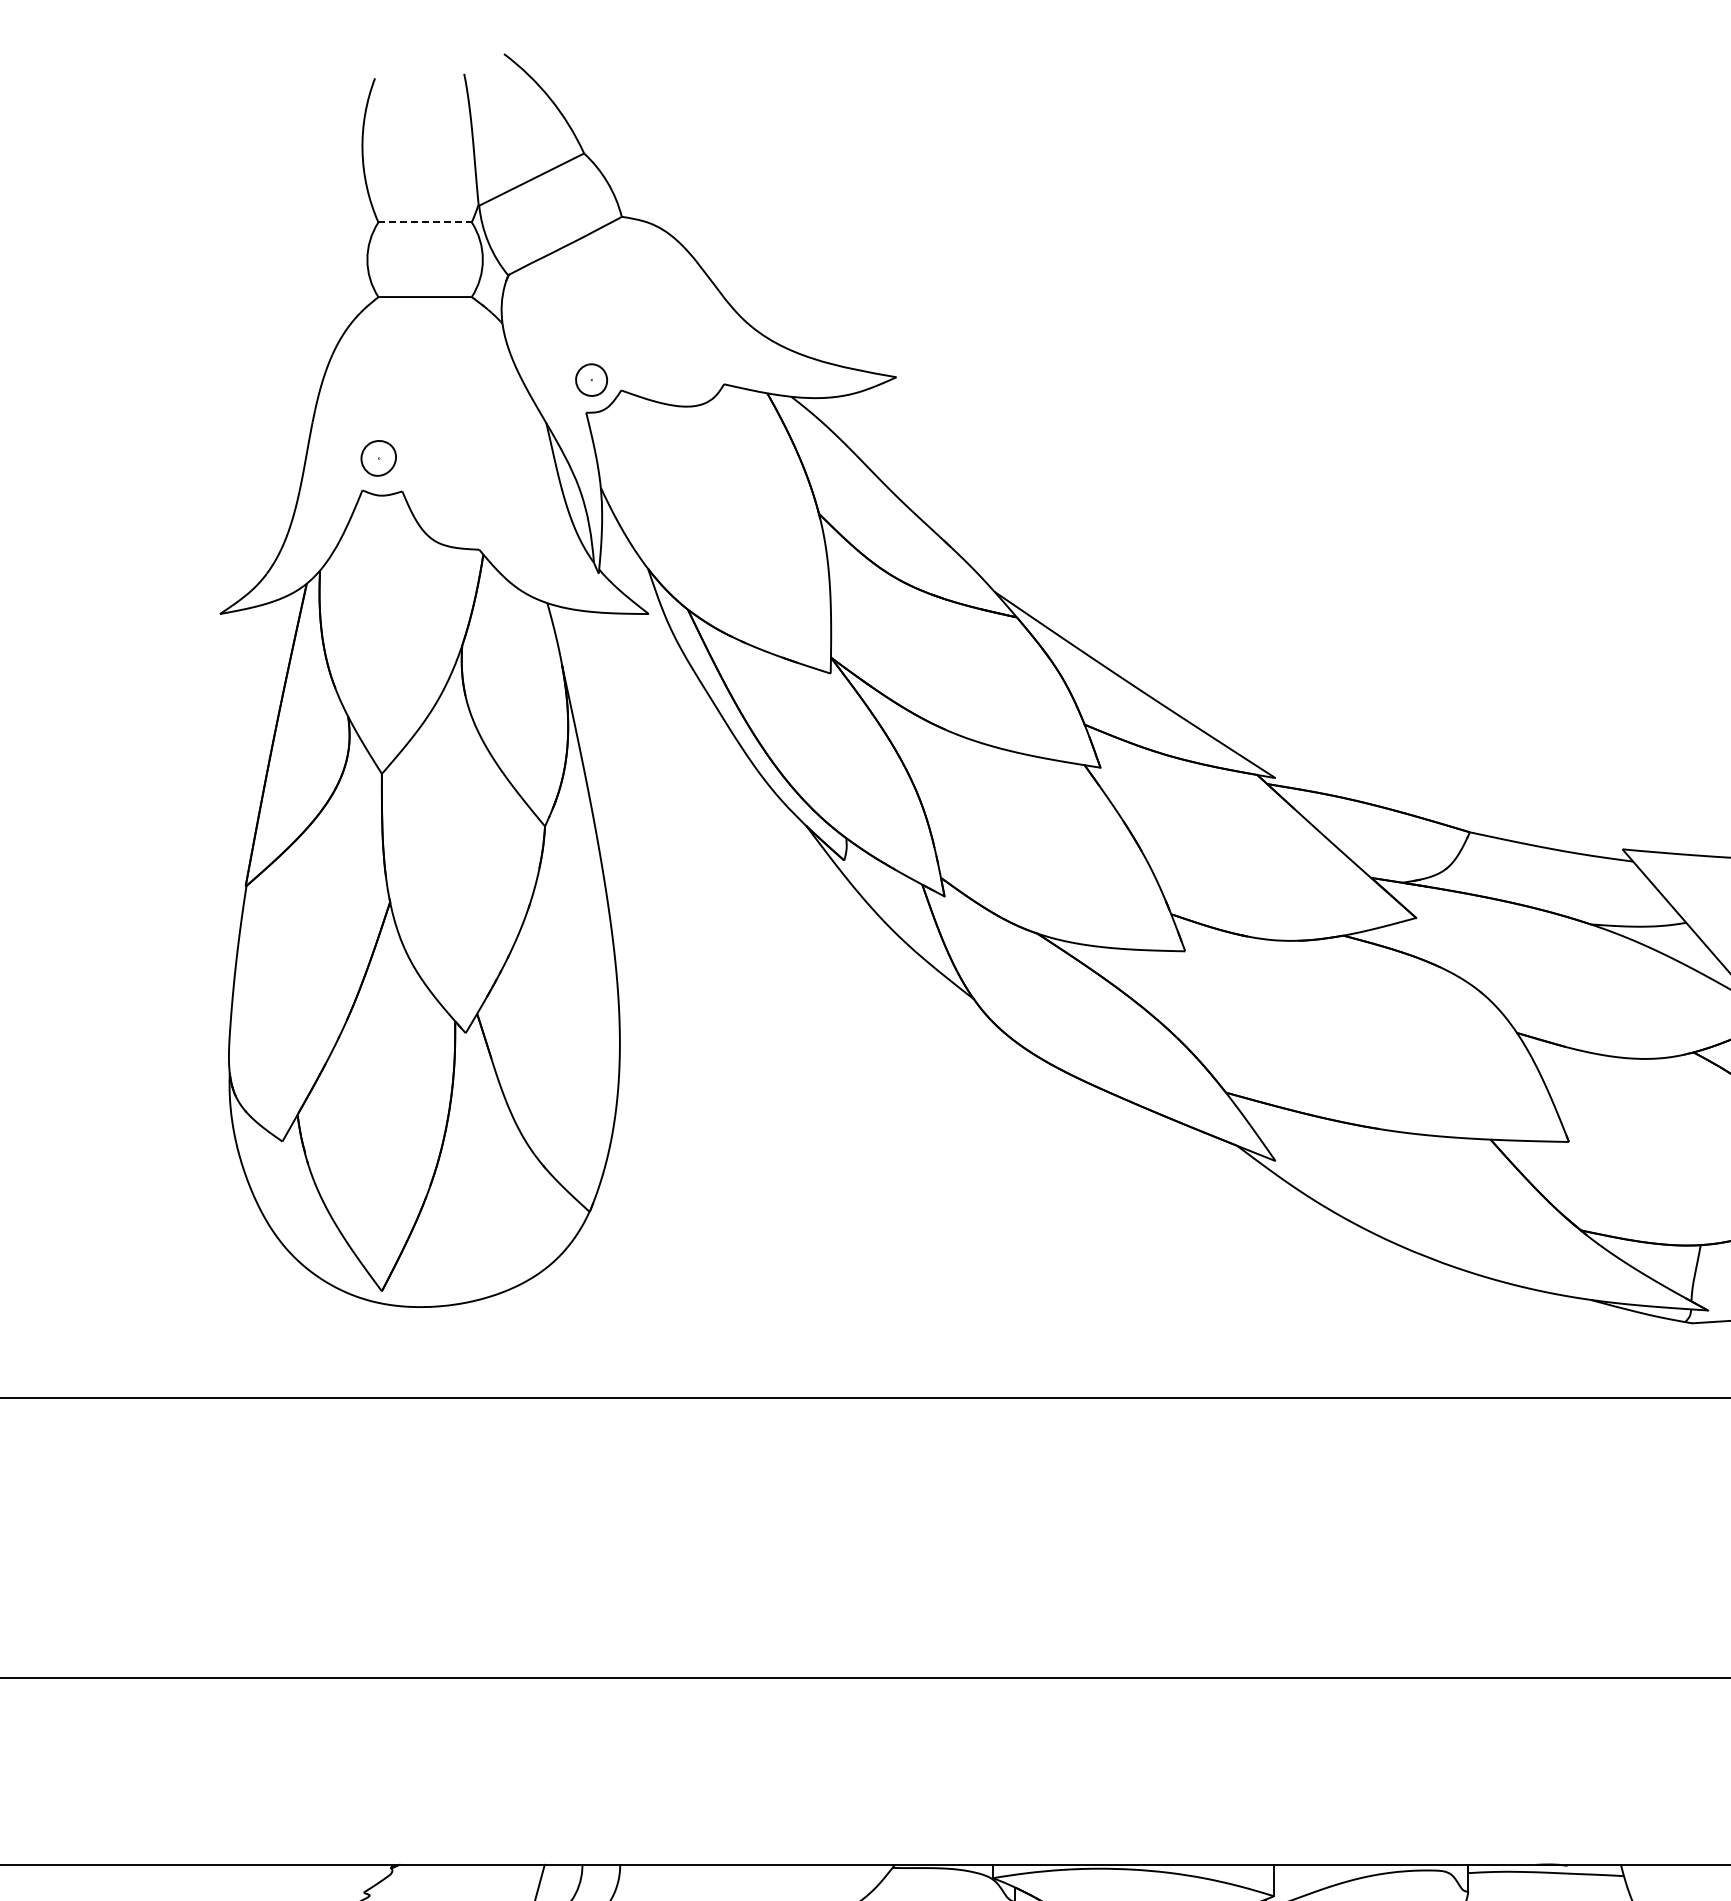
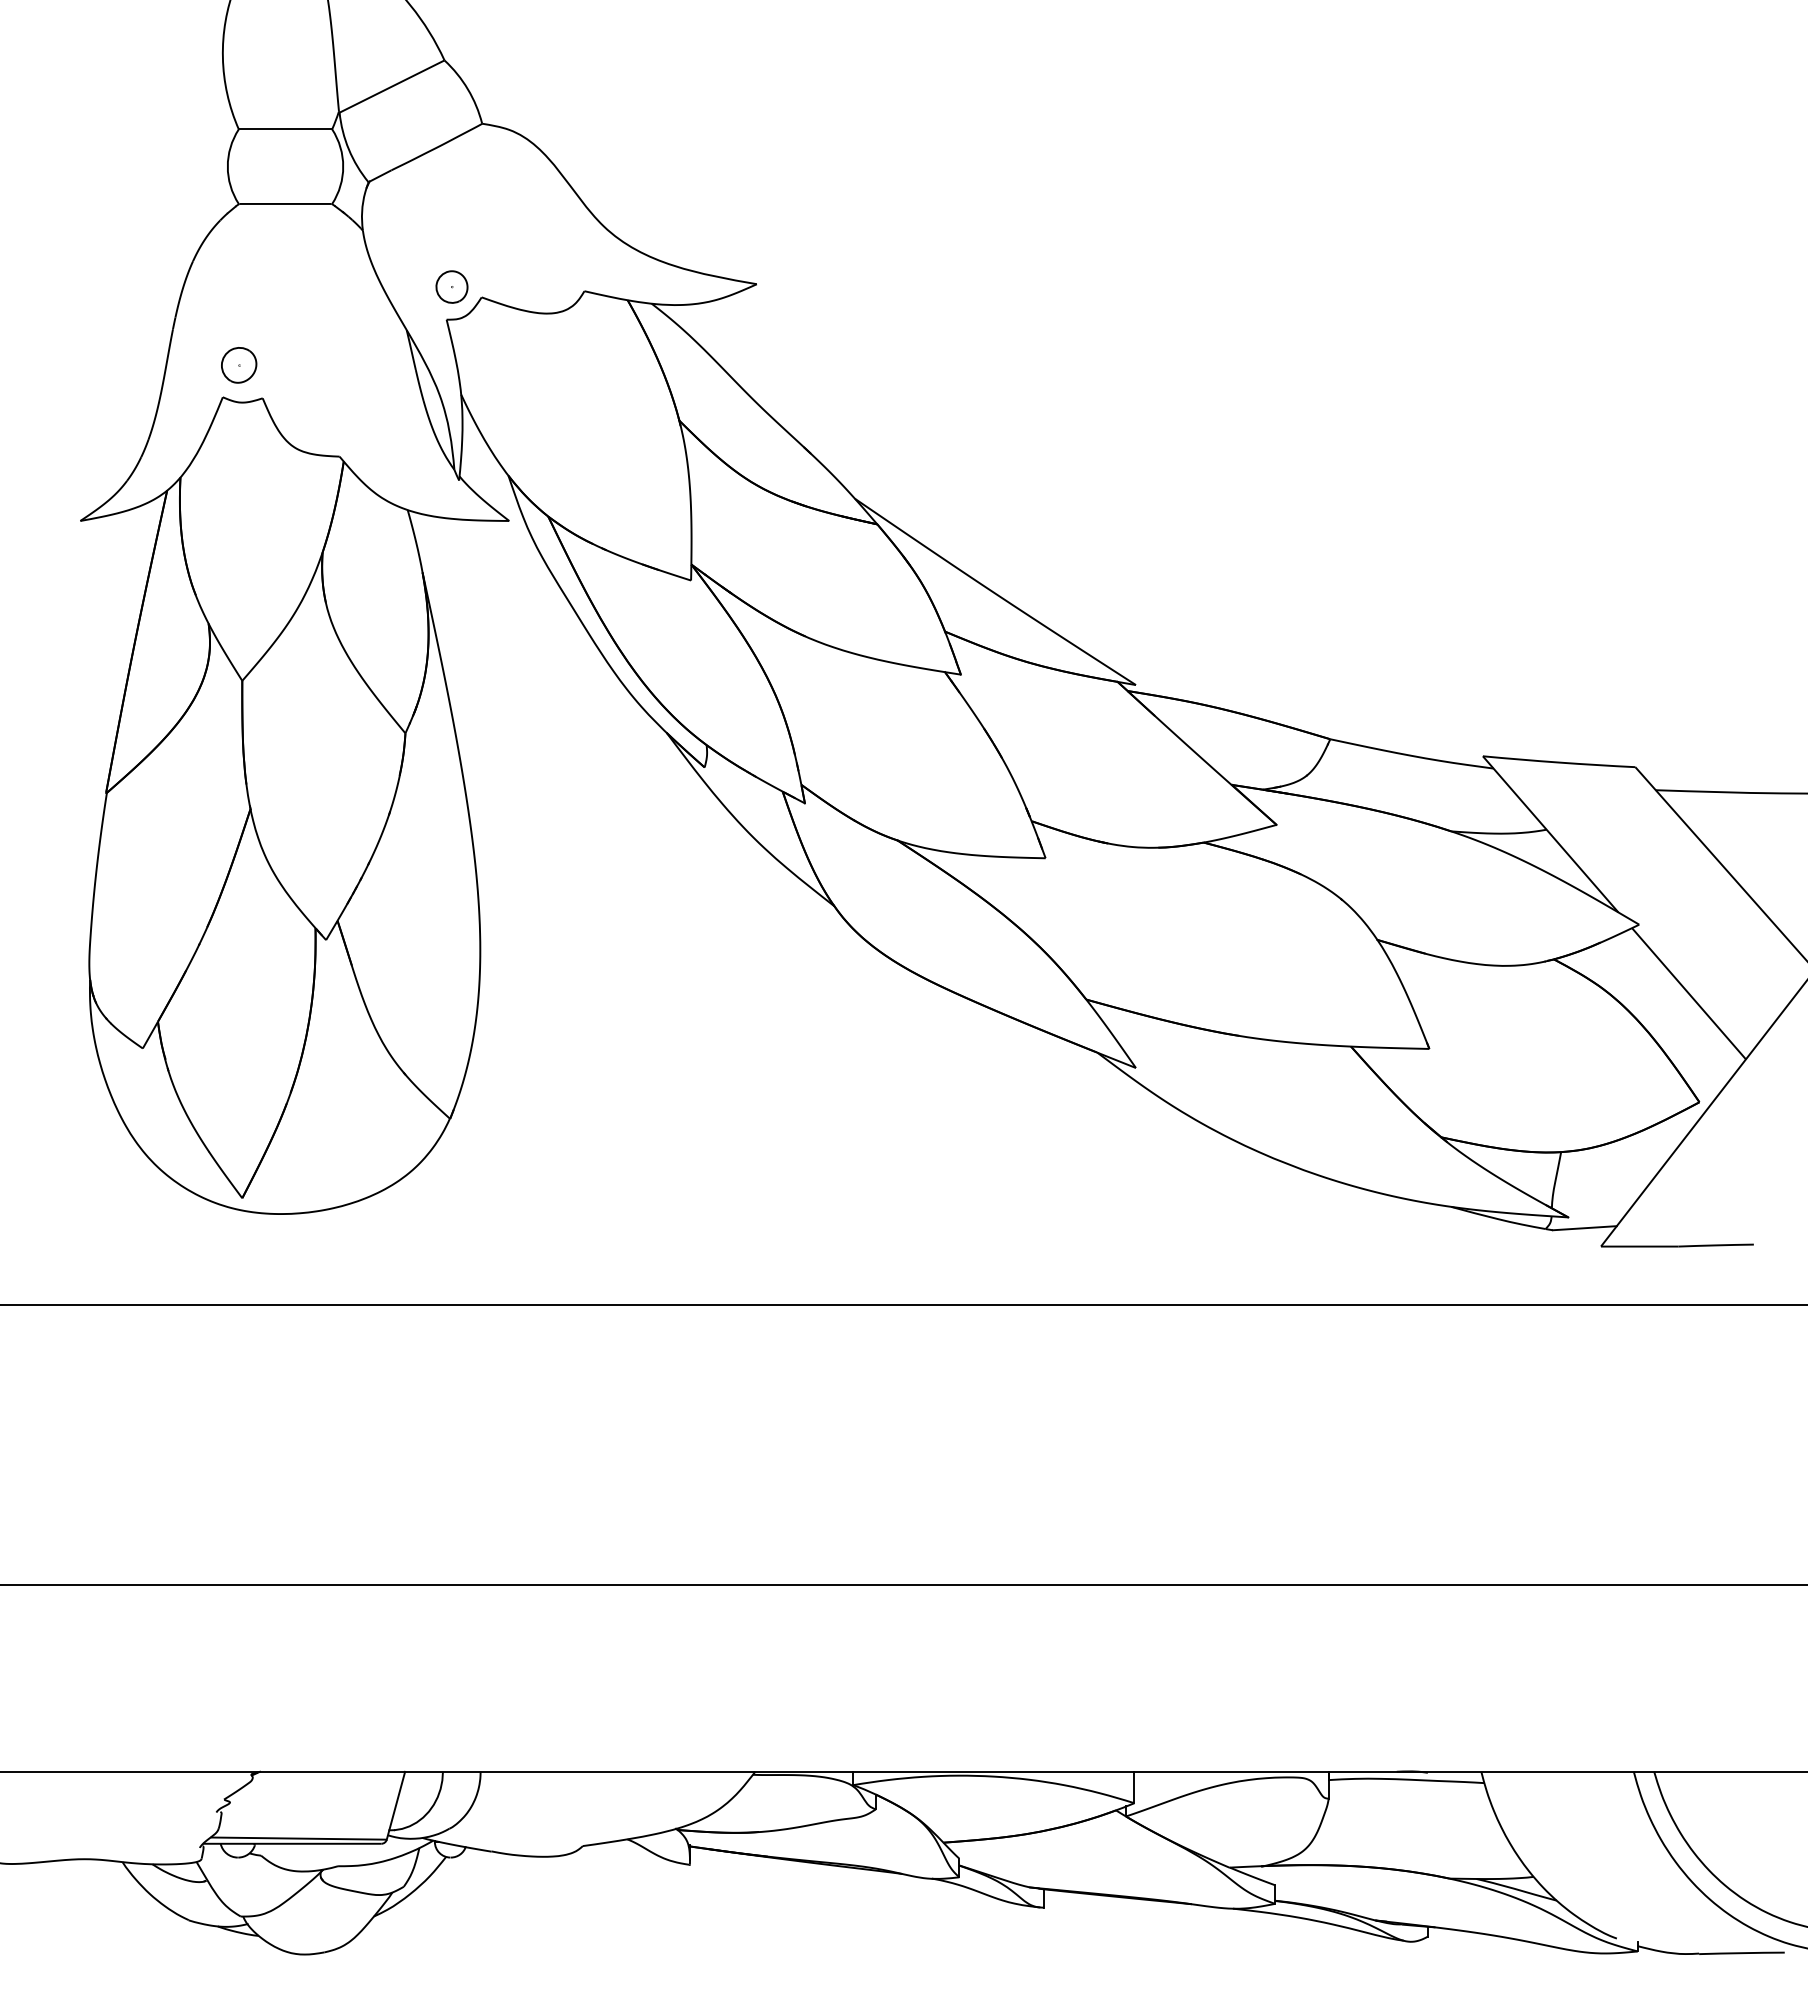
line: (425, 222) -> (285, 129), dashed -> solid

